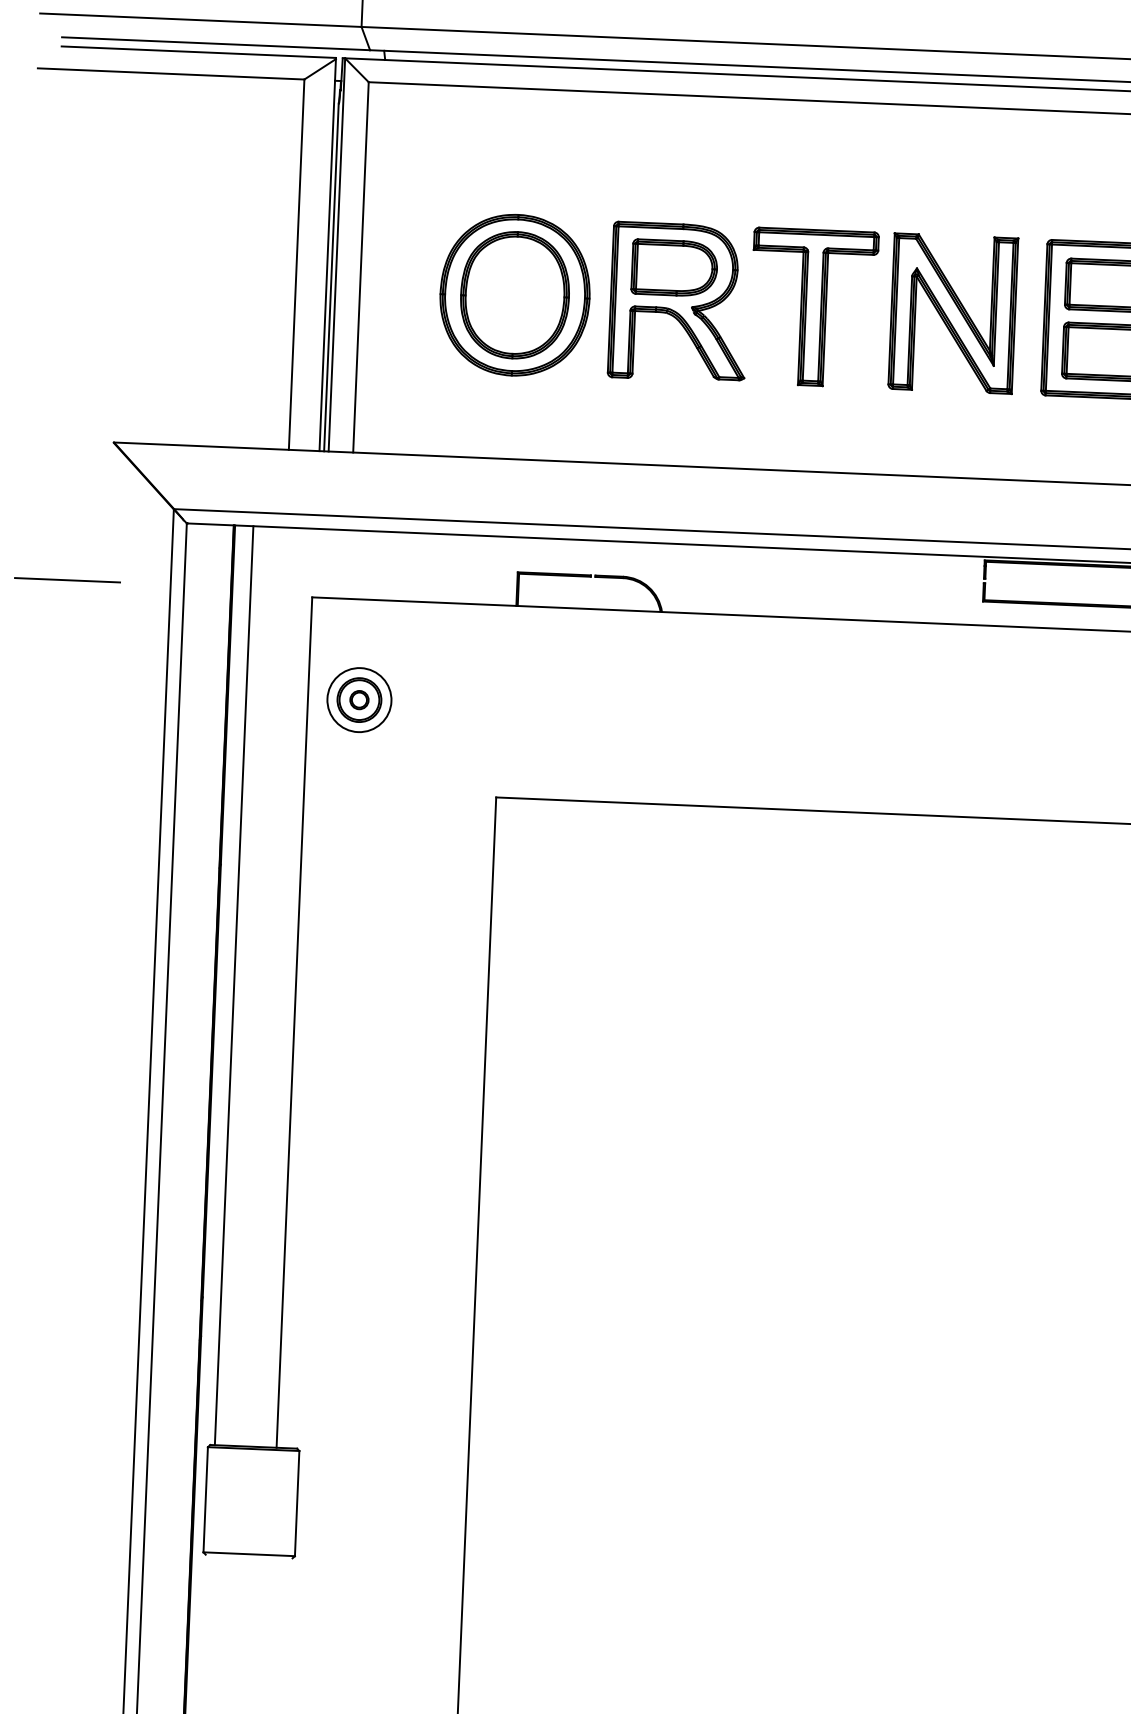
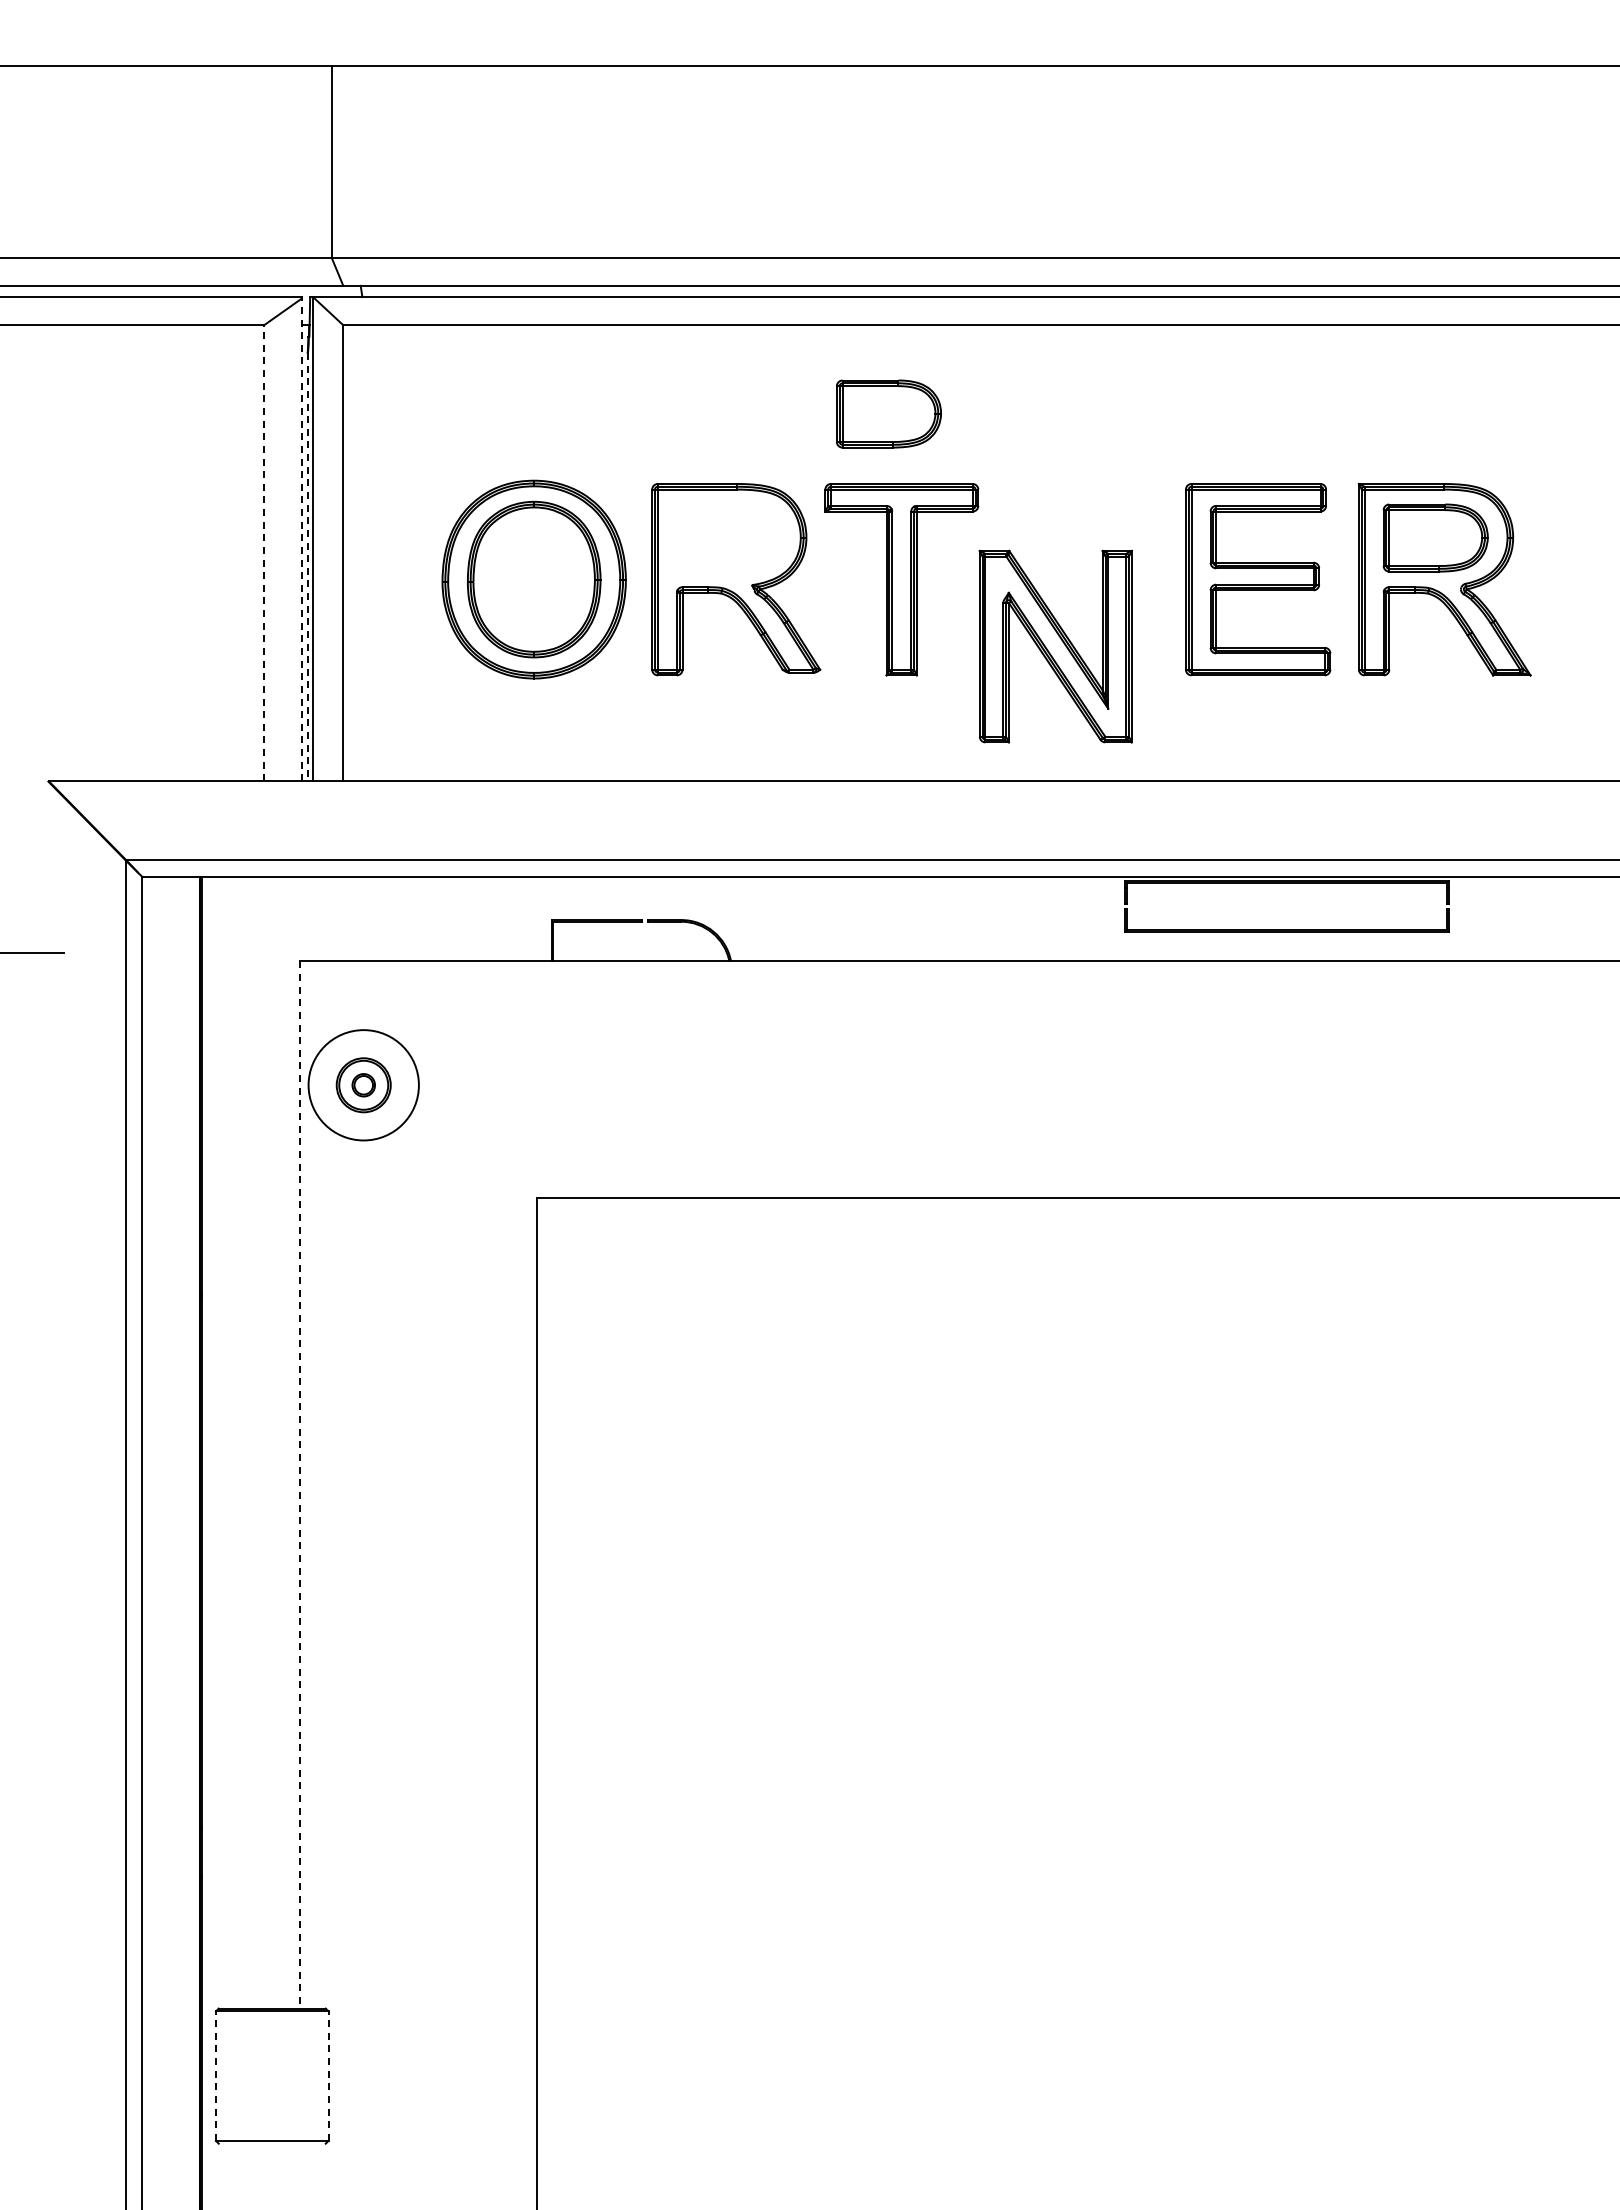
line: (327, 254) -> (301, 539), solid -> dashed
line: (296, 264) -> (264, 552), solid -> dashed
part: (674, 267) -> (888, 413), moved
line: (331, 277) -> (307, 567), solid -> dashed
part: (953, 313) -> (1055, 646), moved
circle: (359, 699) -> (363, 1084), size x1.4
line: (234, 985) -> (224, 1442), removed
line: (294, 1022) -> (300, 1485), solid -> dashed
line: (205, 1500) -> (215, 2076), solid -> dashed
line: (297, 1503) -> (328, 2076), solid -> dashed

